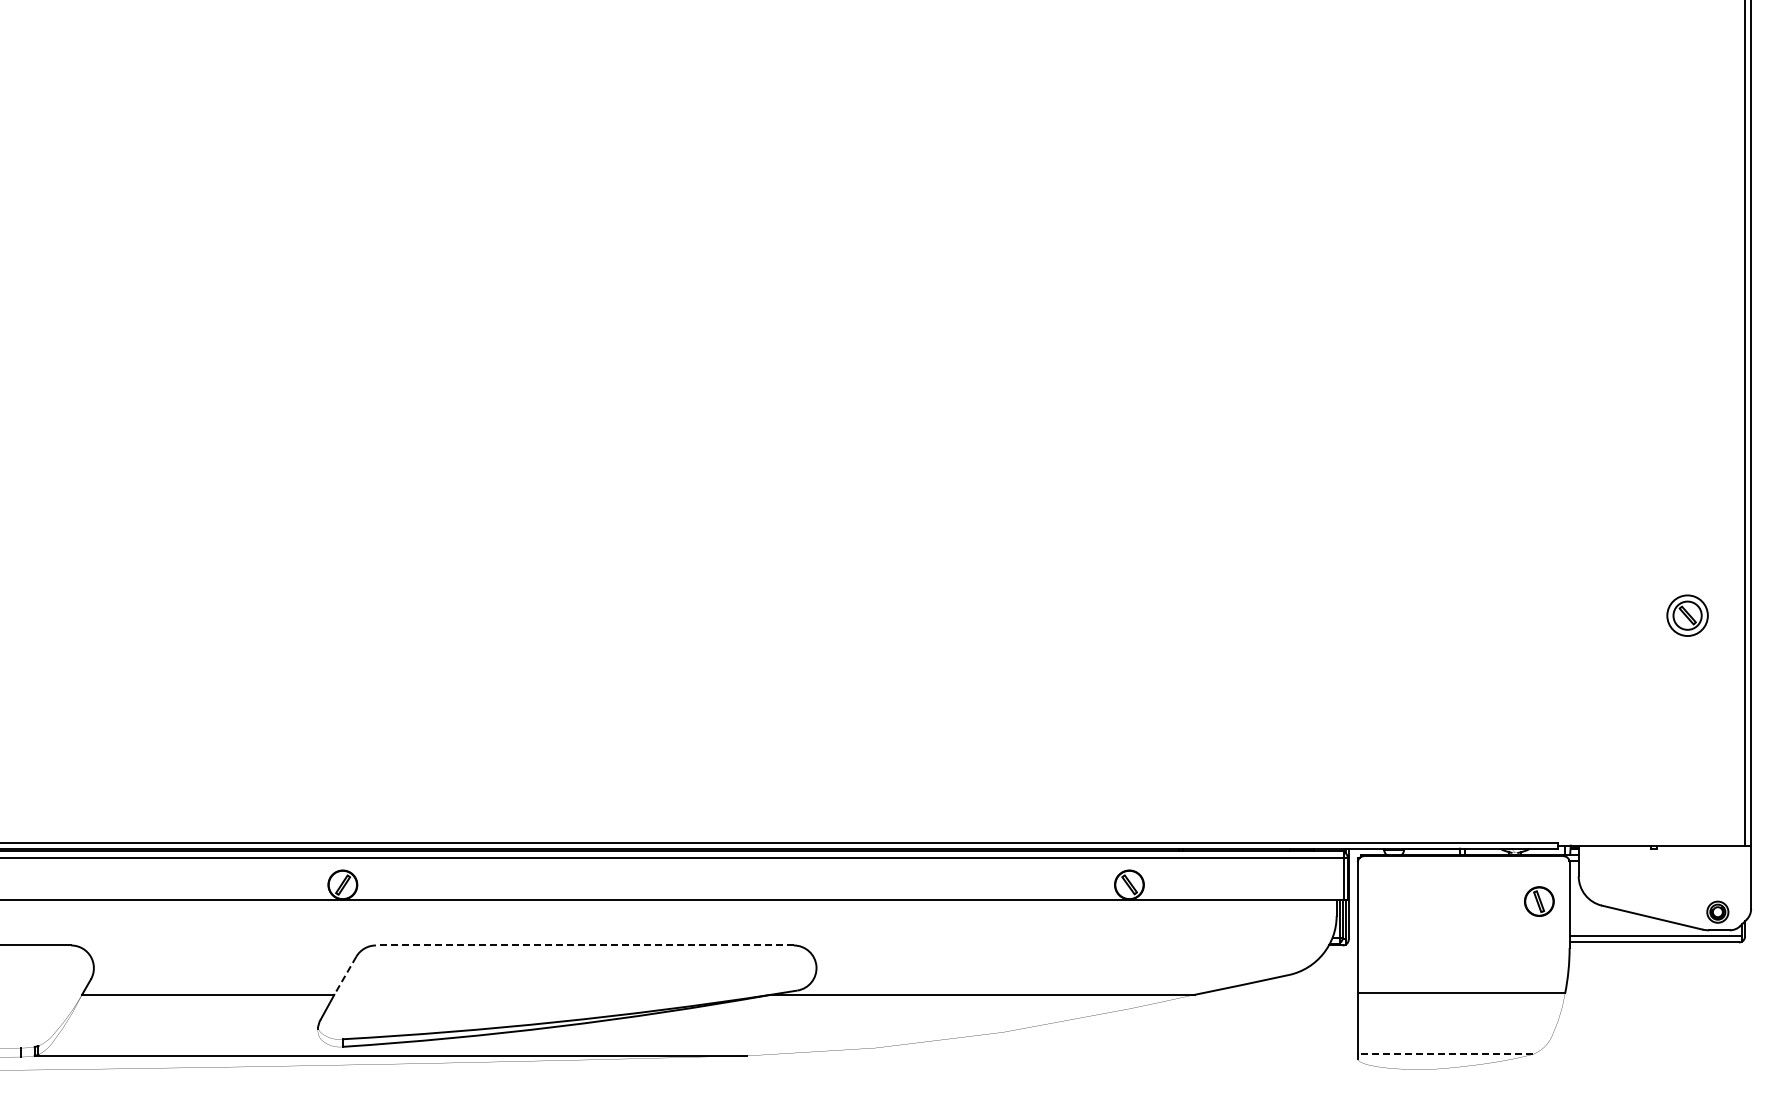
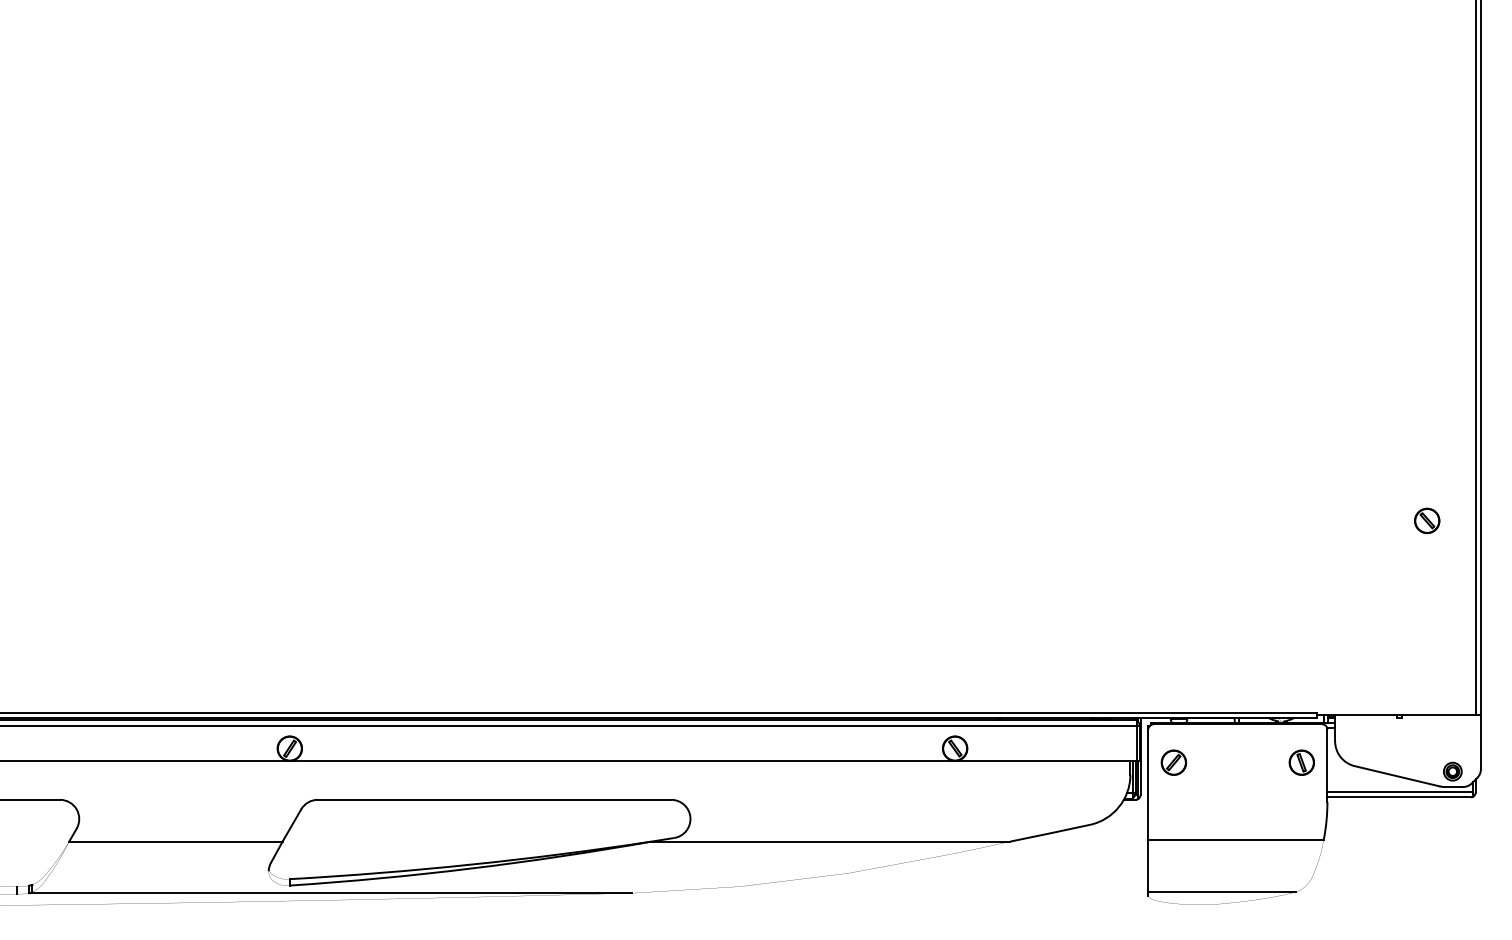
circle: (1687, 615) -> (1427, 520), size x0.71
part: (1387, 901) -> (1173, 762), added
line: (584, 945) -> (494, 799), dashed -> solid
line: (345, 975) -> (292, 825), dashed -> solid
line: (1445, 1054) -> (1222, 892), dashed -> solid

